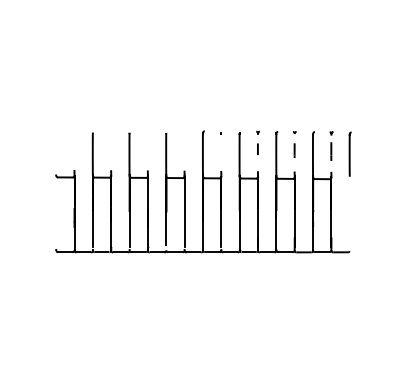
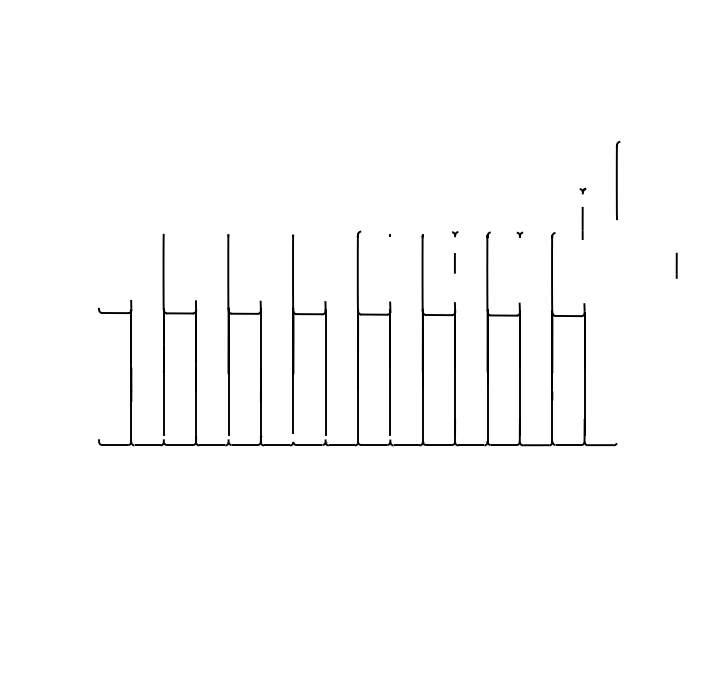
part: (331, 145) -> (582, 212), moved
line: (294, 150) -> (676, 265), moved
line: (349, 153) -> (616, 179), moved

